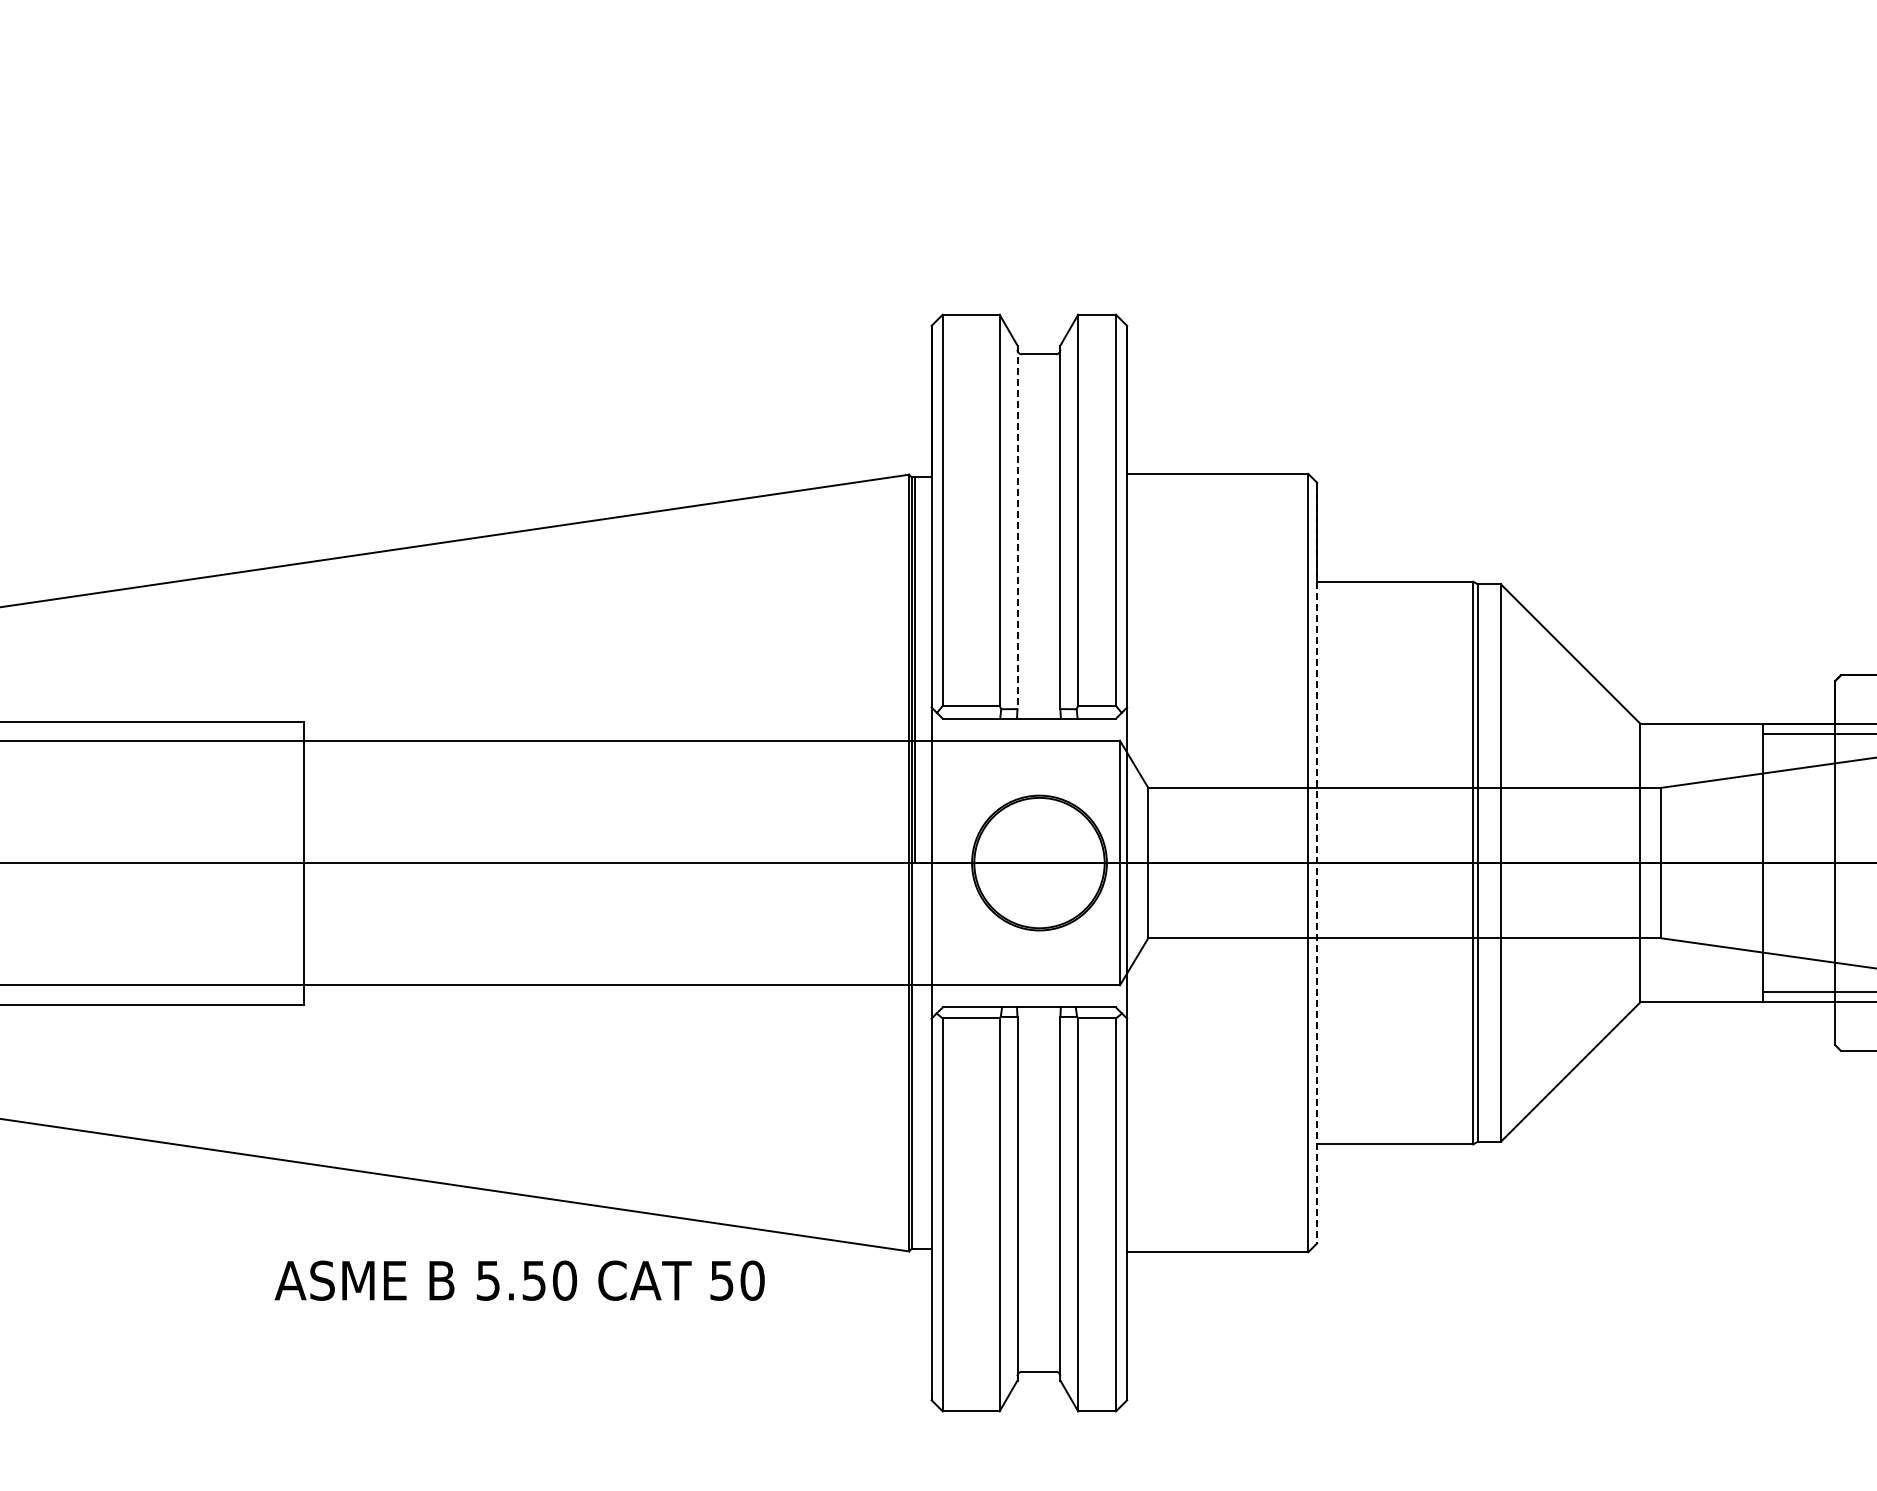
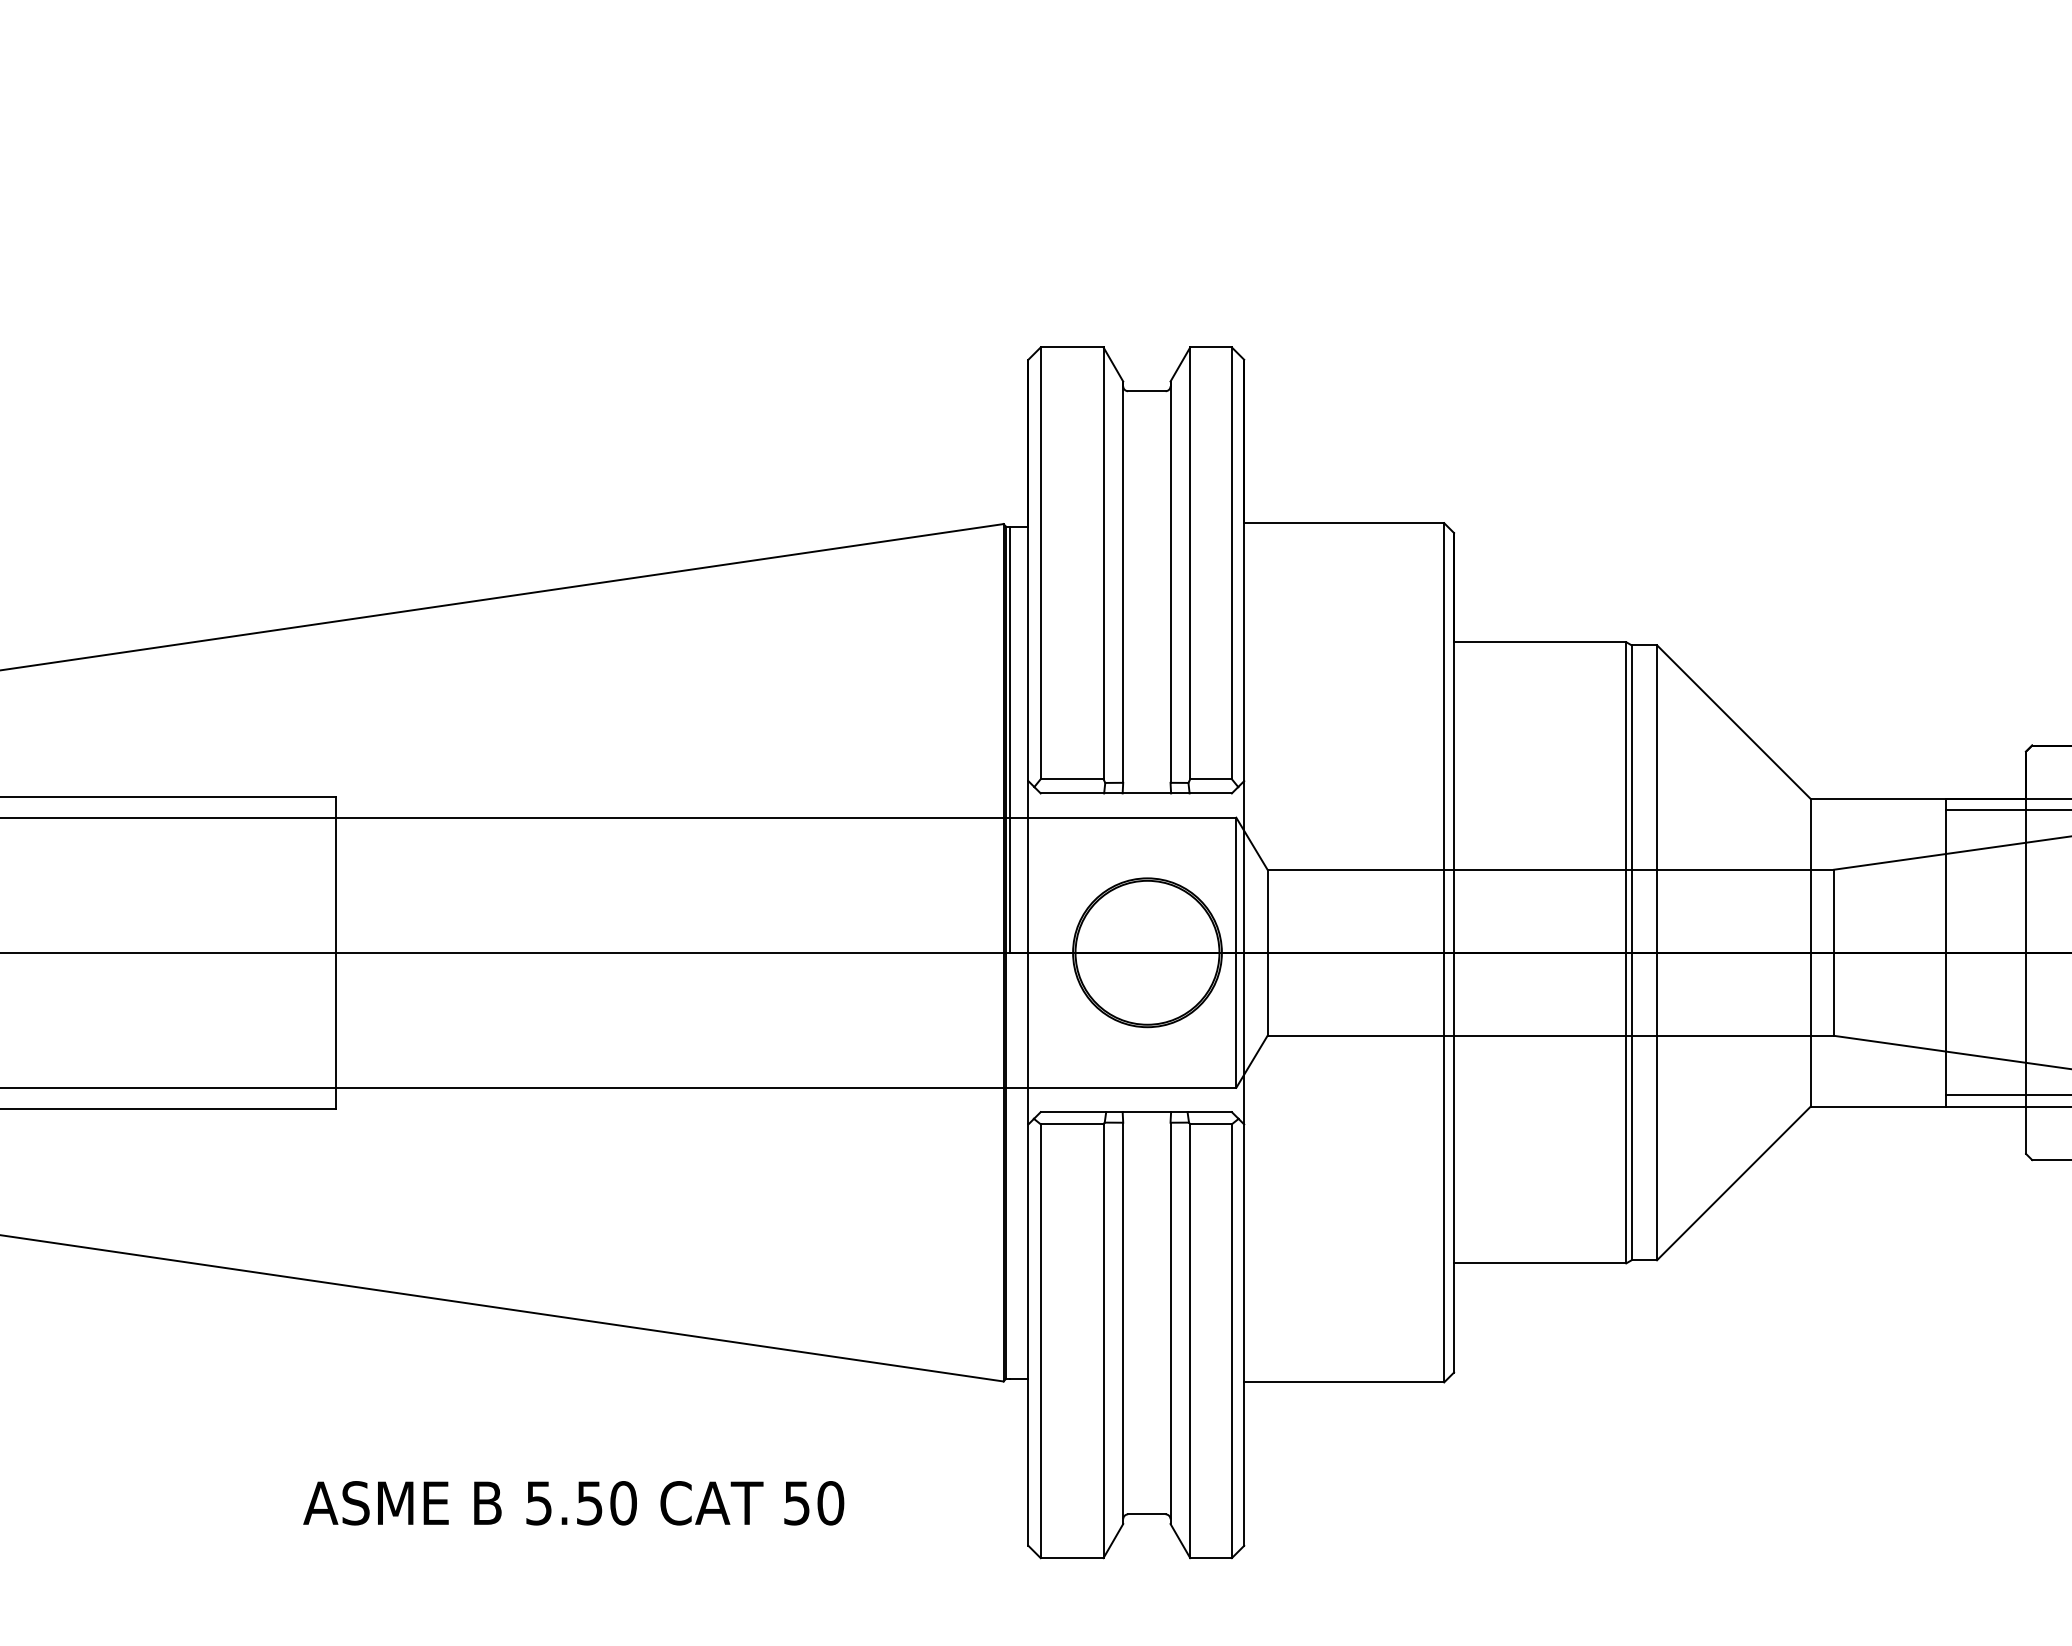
line: (1017, 527) -> (1123, 582), dashed -> solid
line: (1317, 863) -> (1454, 953), dashed -> solid
text: (519, 1280) -> (573, 1503), moved

